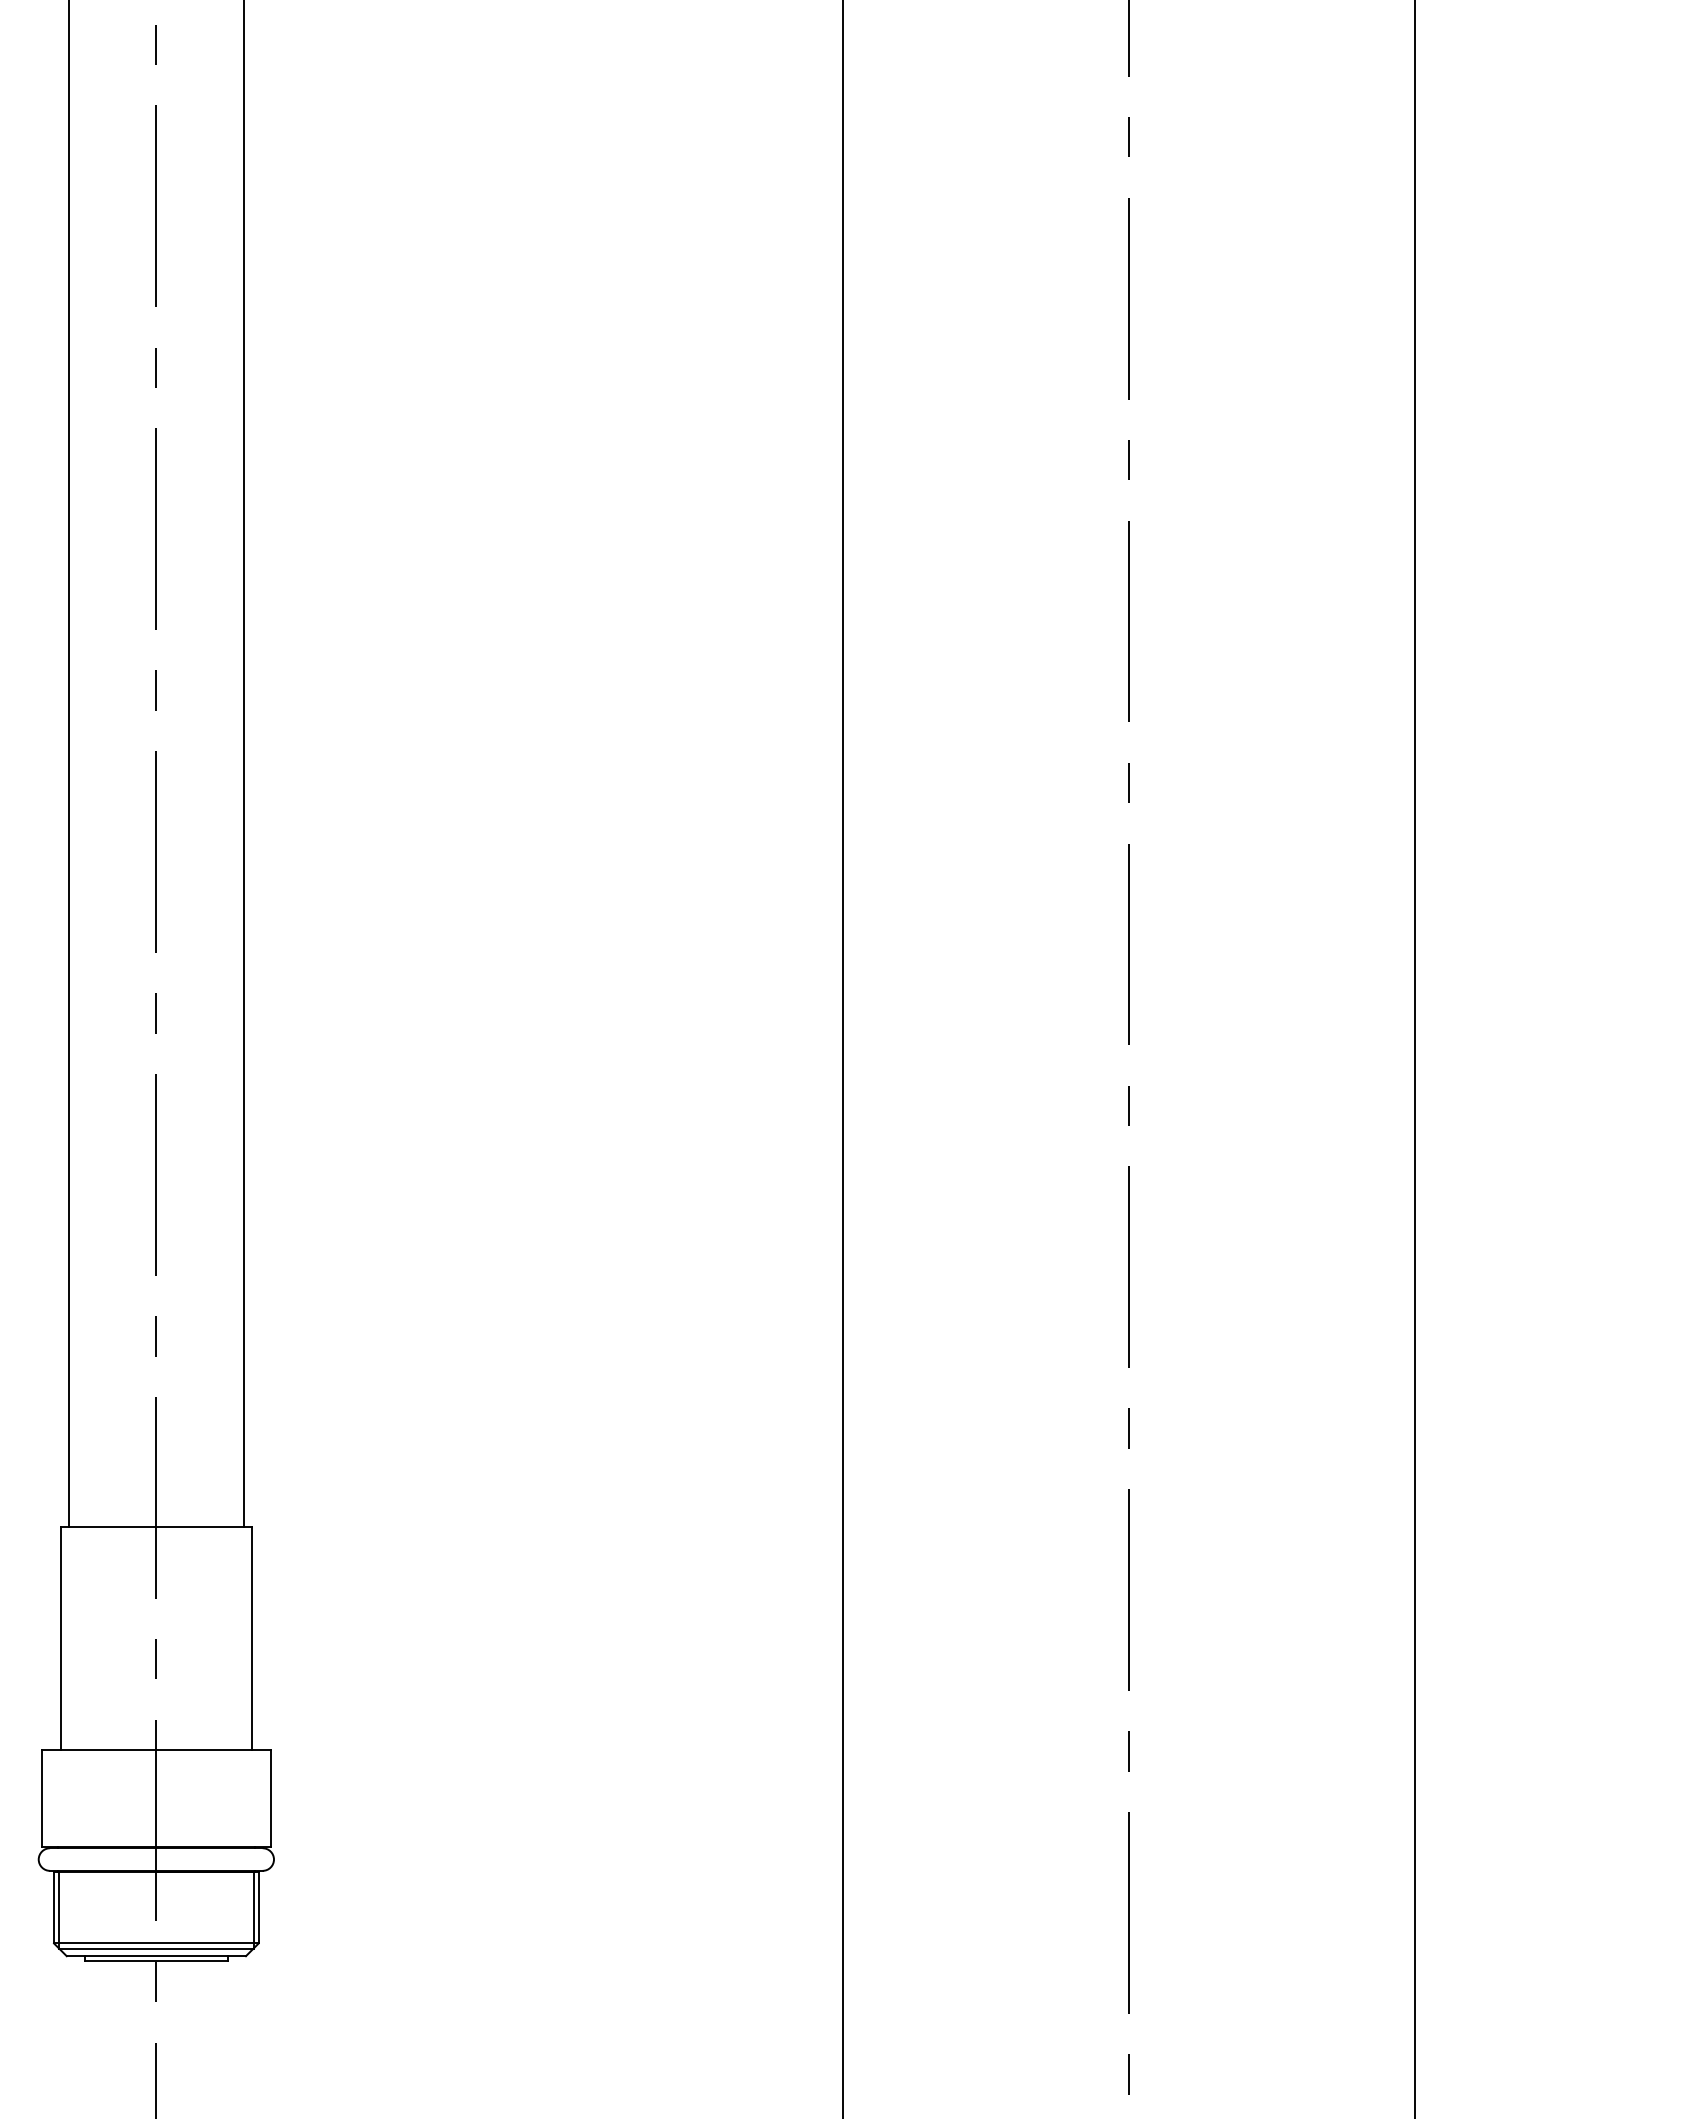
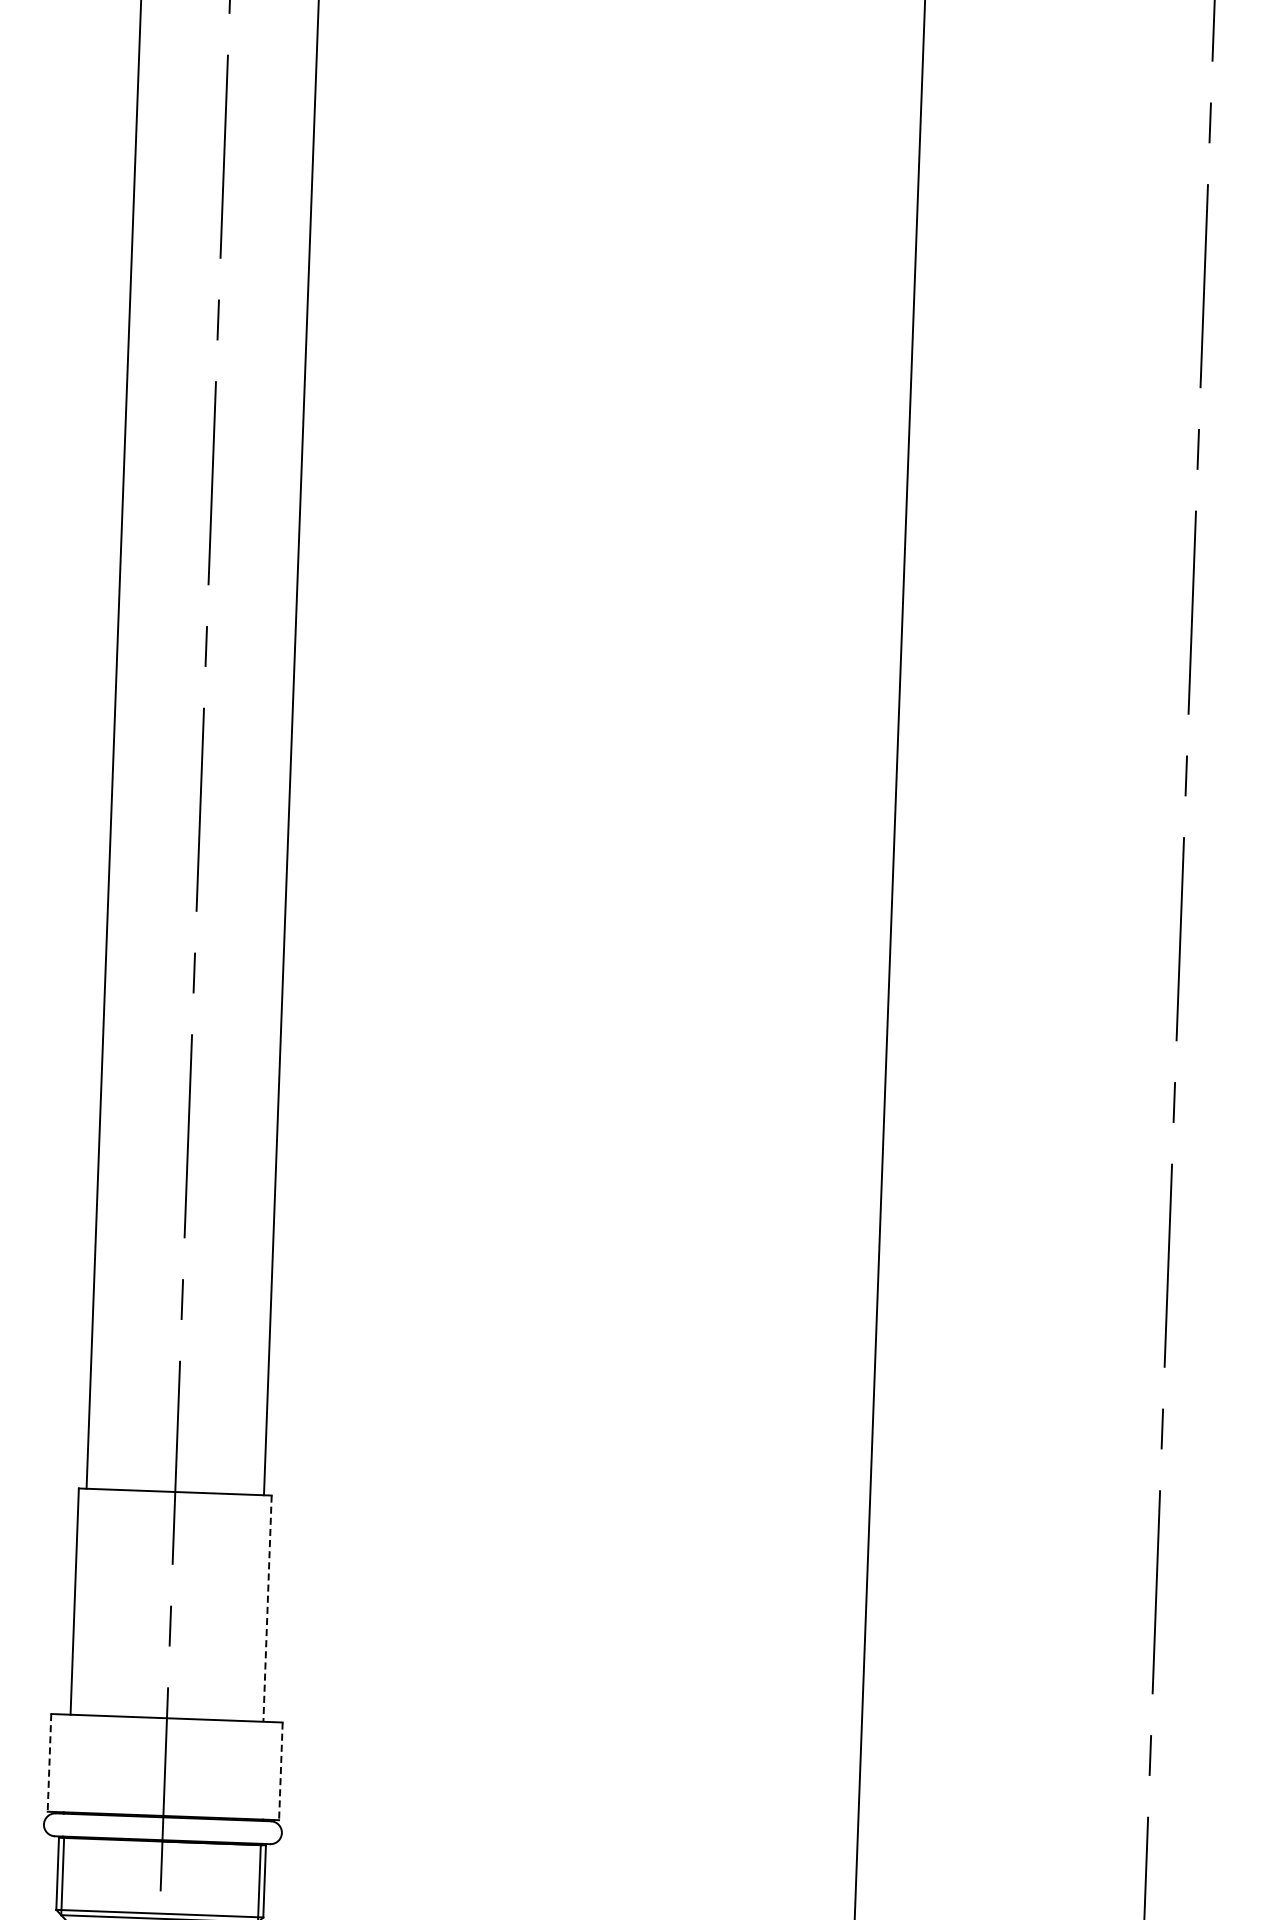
line: (251, 1638) -> (267, 1608), solid -> dashed
line: (41, 1799) -> (48, 1763), solid -> dashed
line: (270, 1799) -> (280, 1772), solid -> dashed

